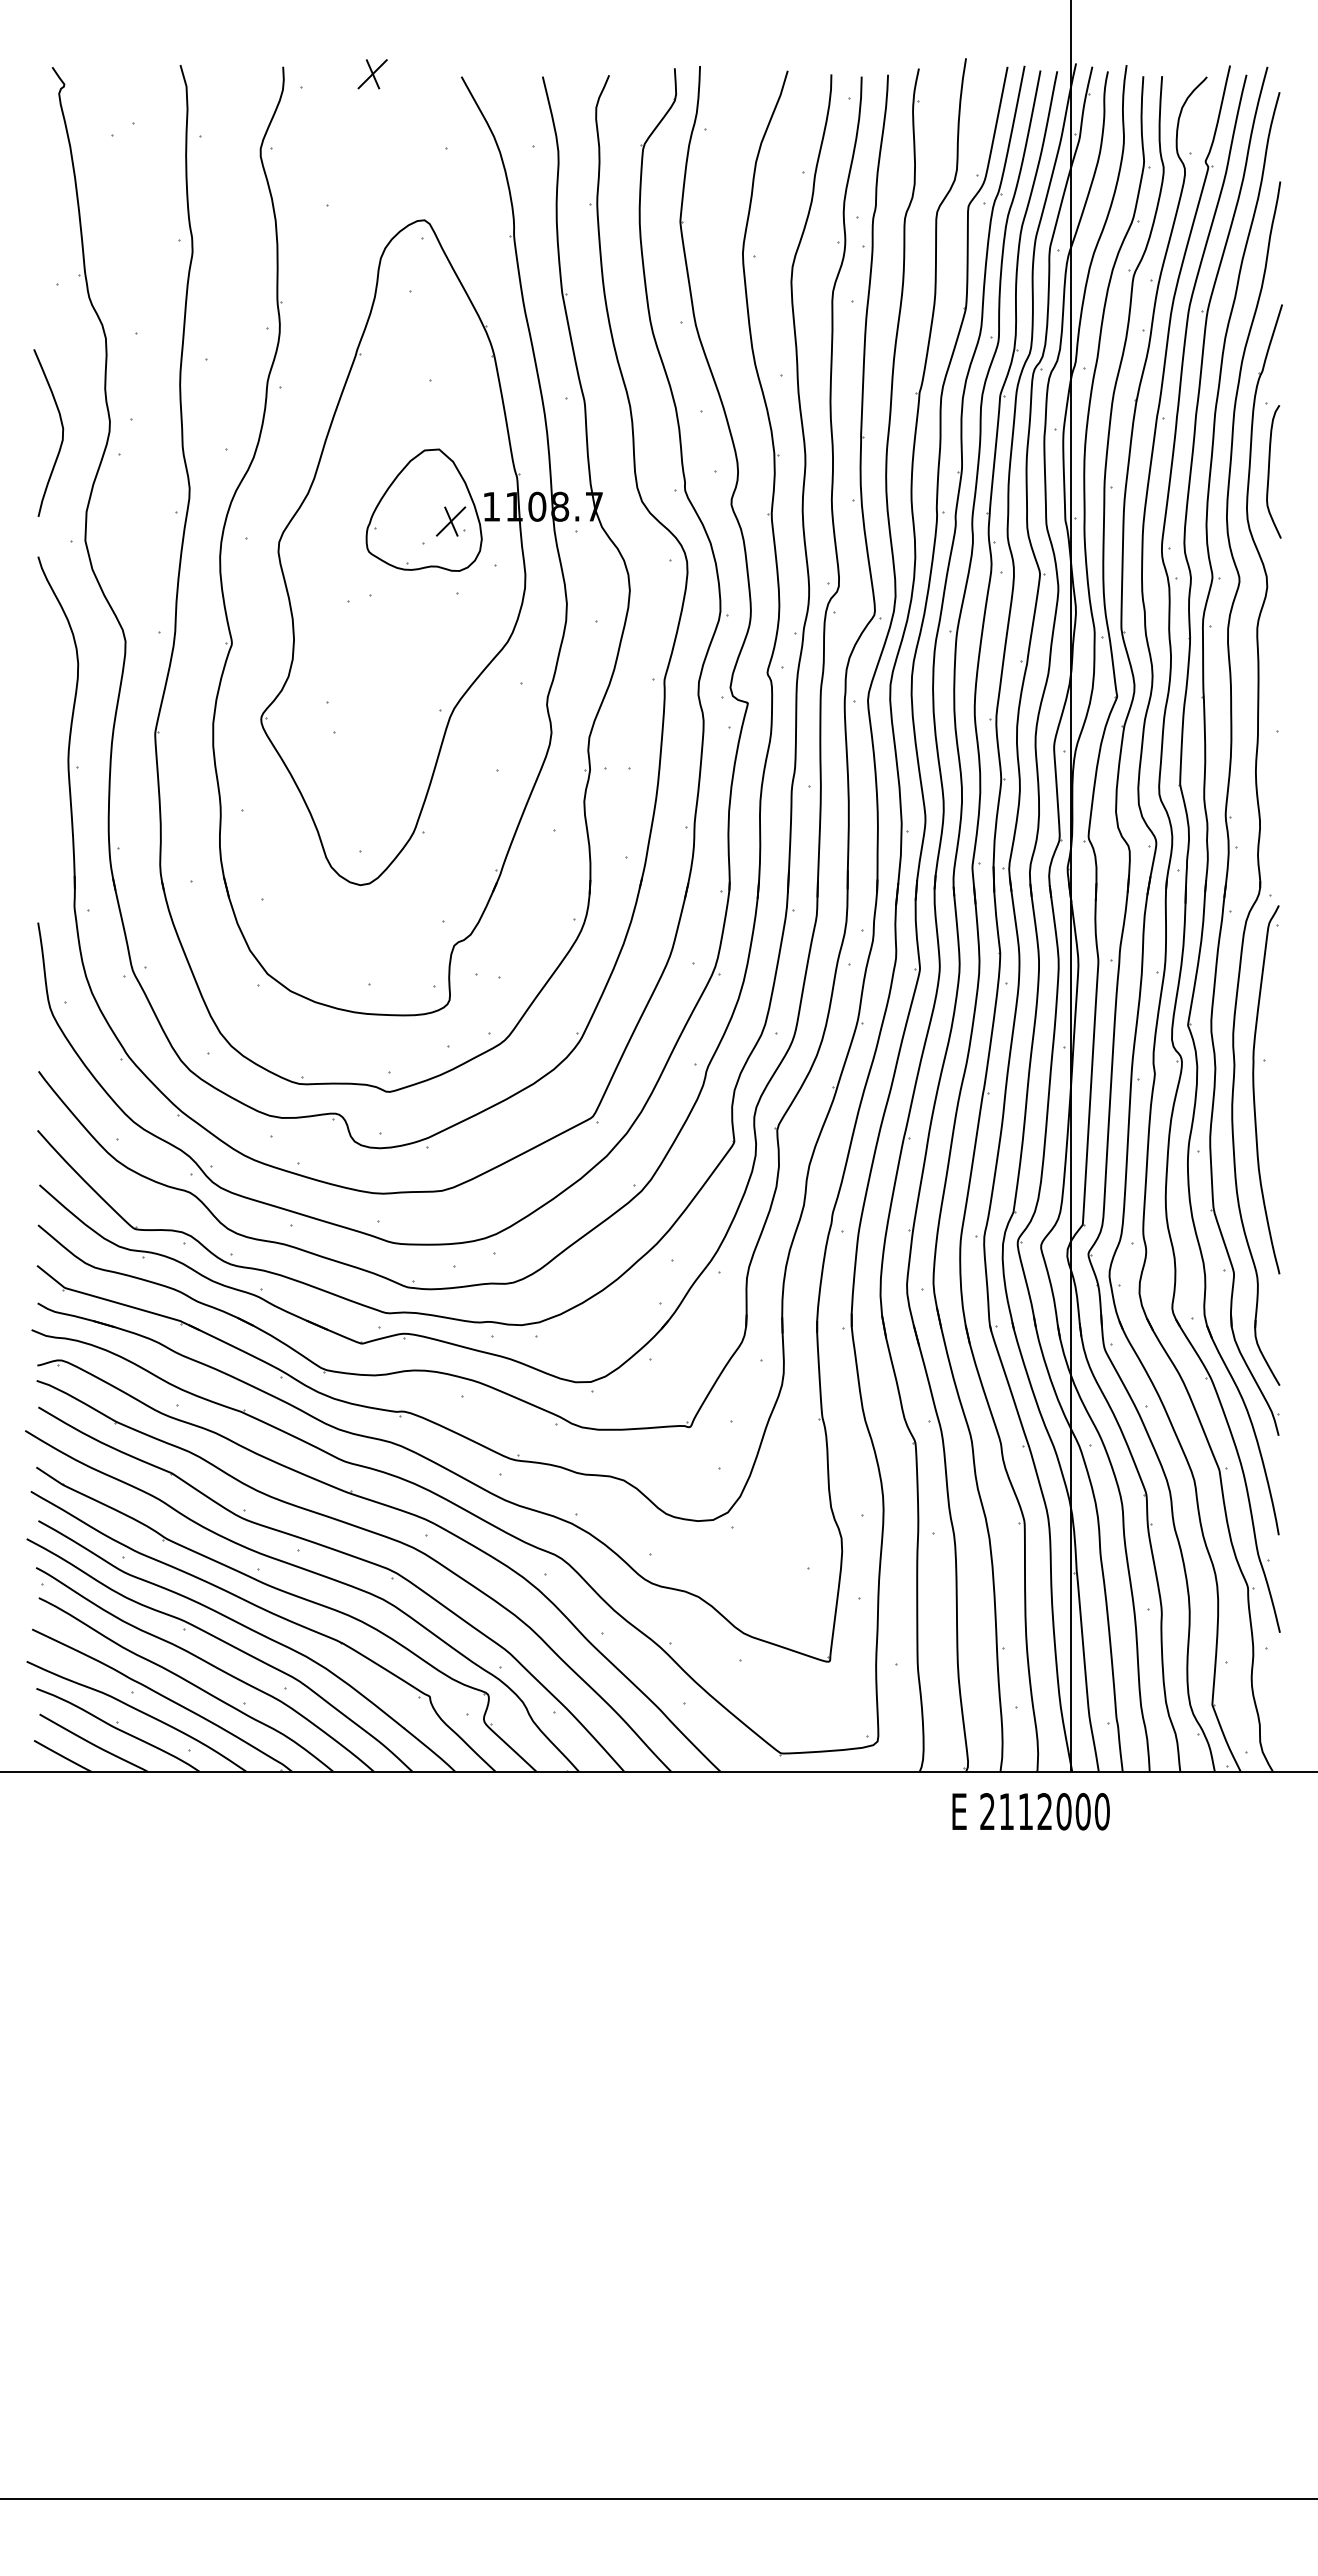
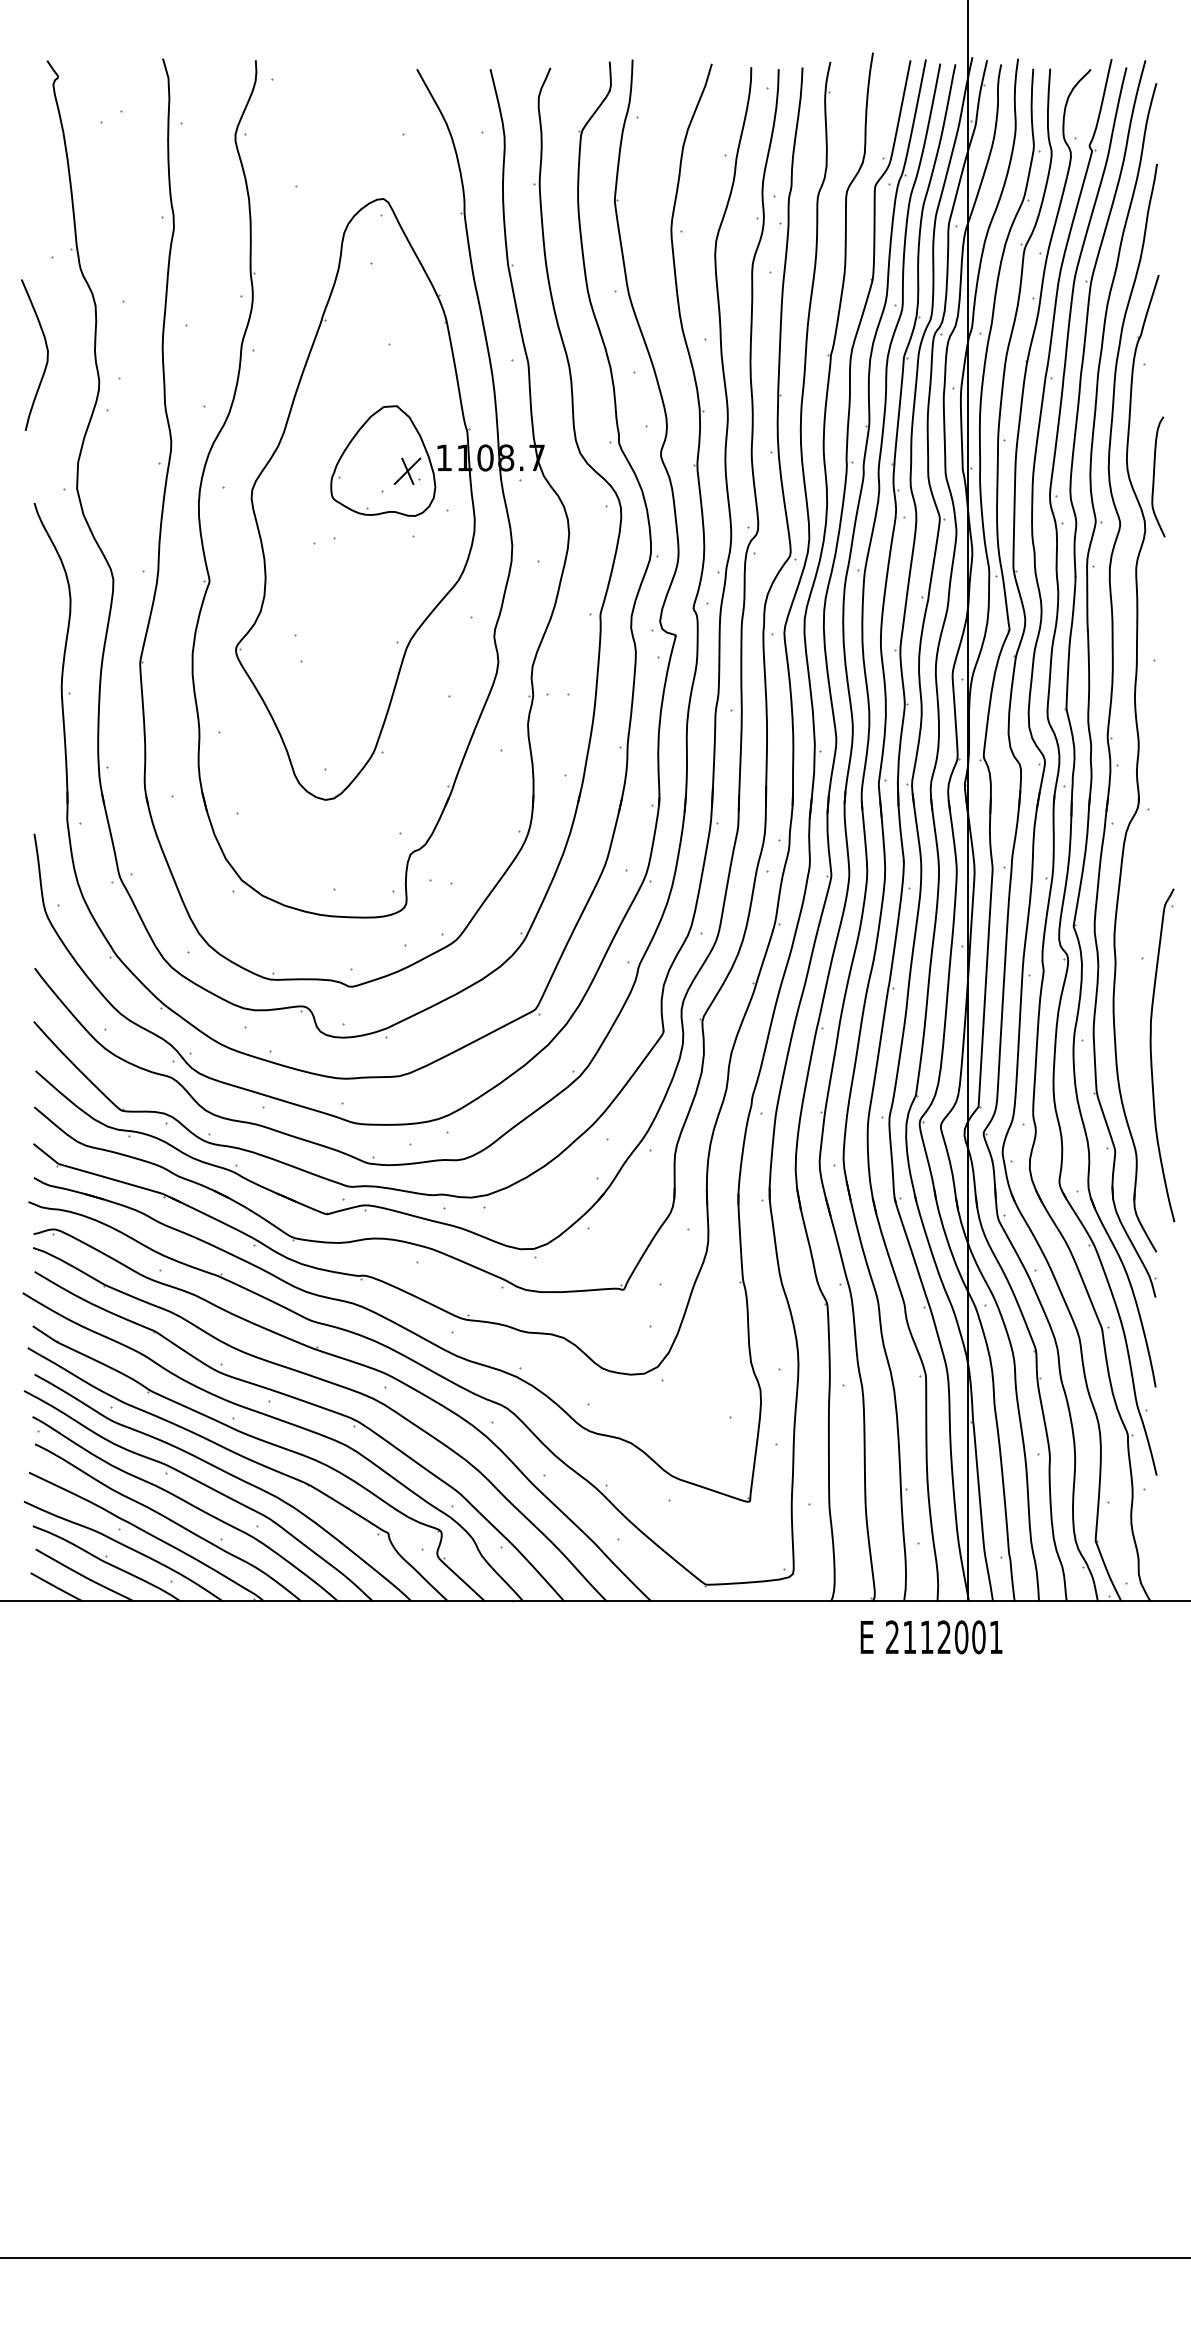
part: (372, 74) -> (336, 67), removed
curve: (62, 432) -> (47, 354), moved
curve: (1269, 471) -> (1154, 476), moved
part: (1254, 1089) -> (1151, 1055), moved
text: (1101, 1811) -> (995, 1637), 2112000 -> 2112001

